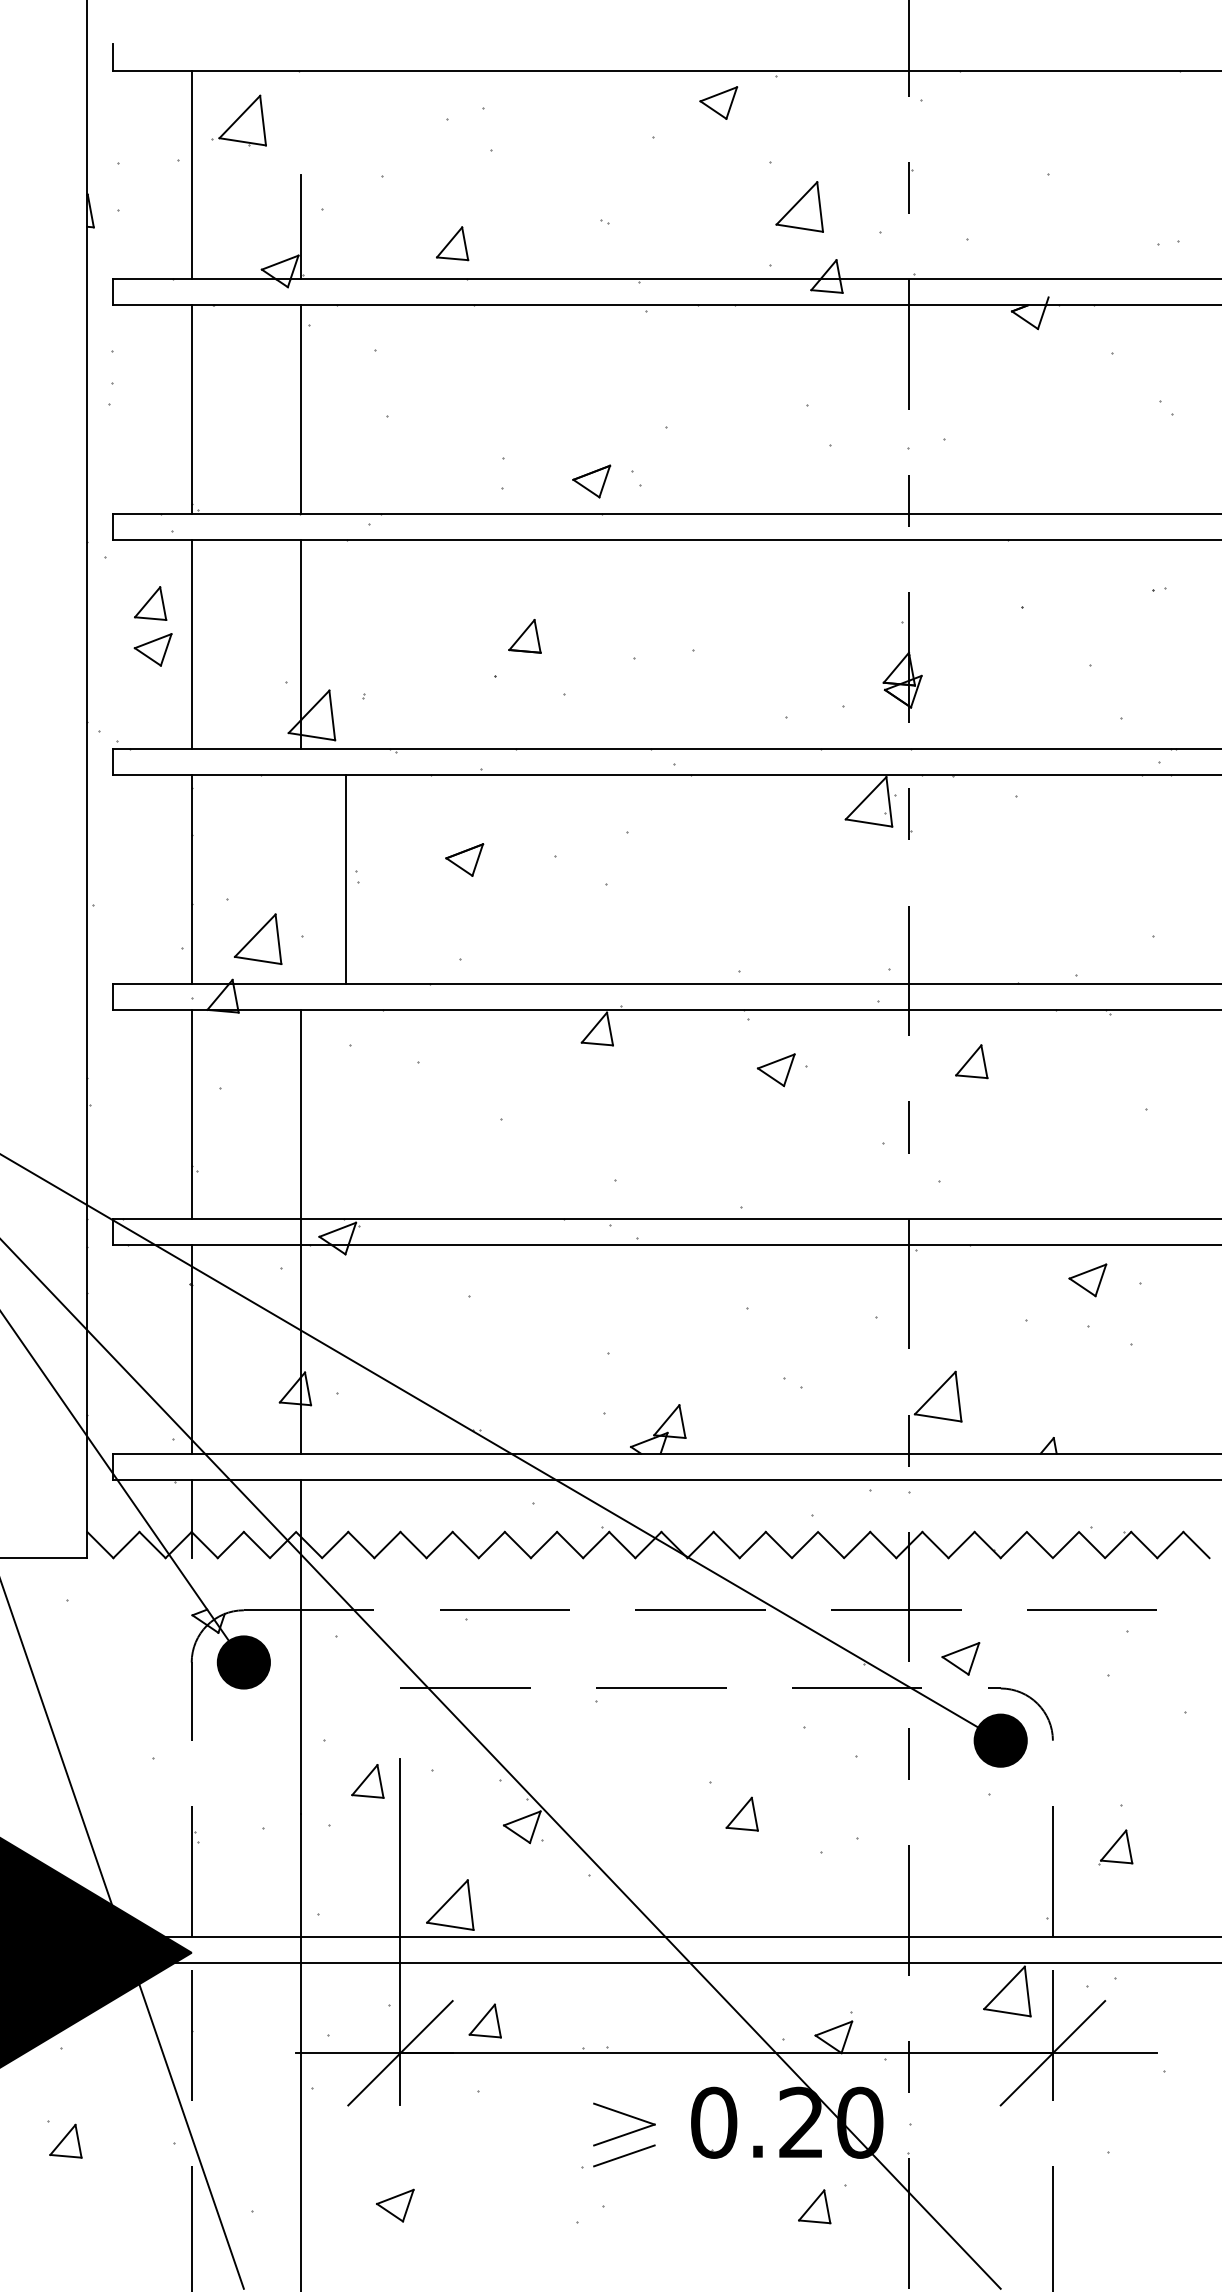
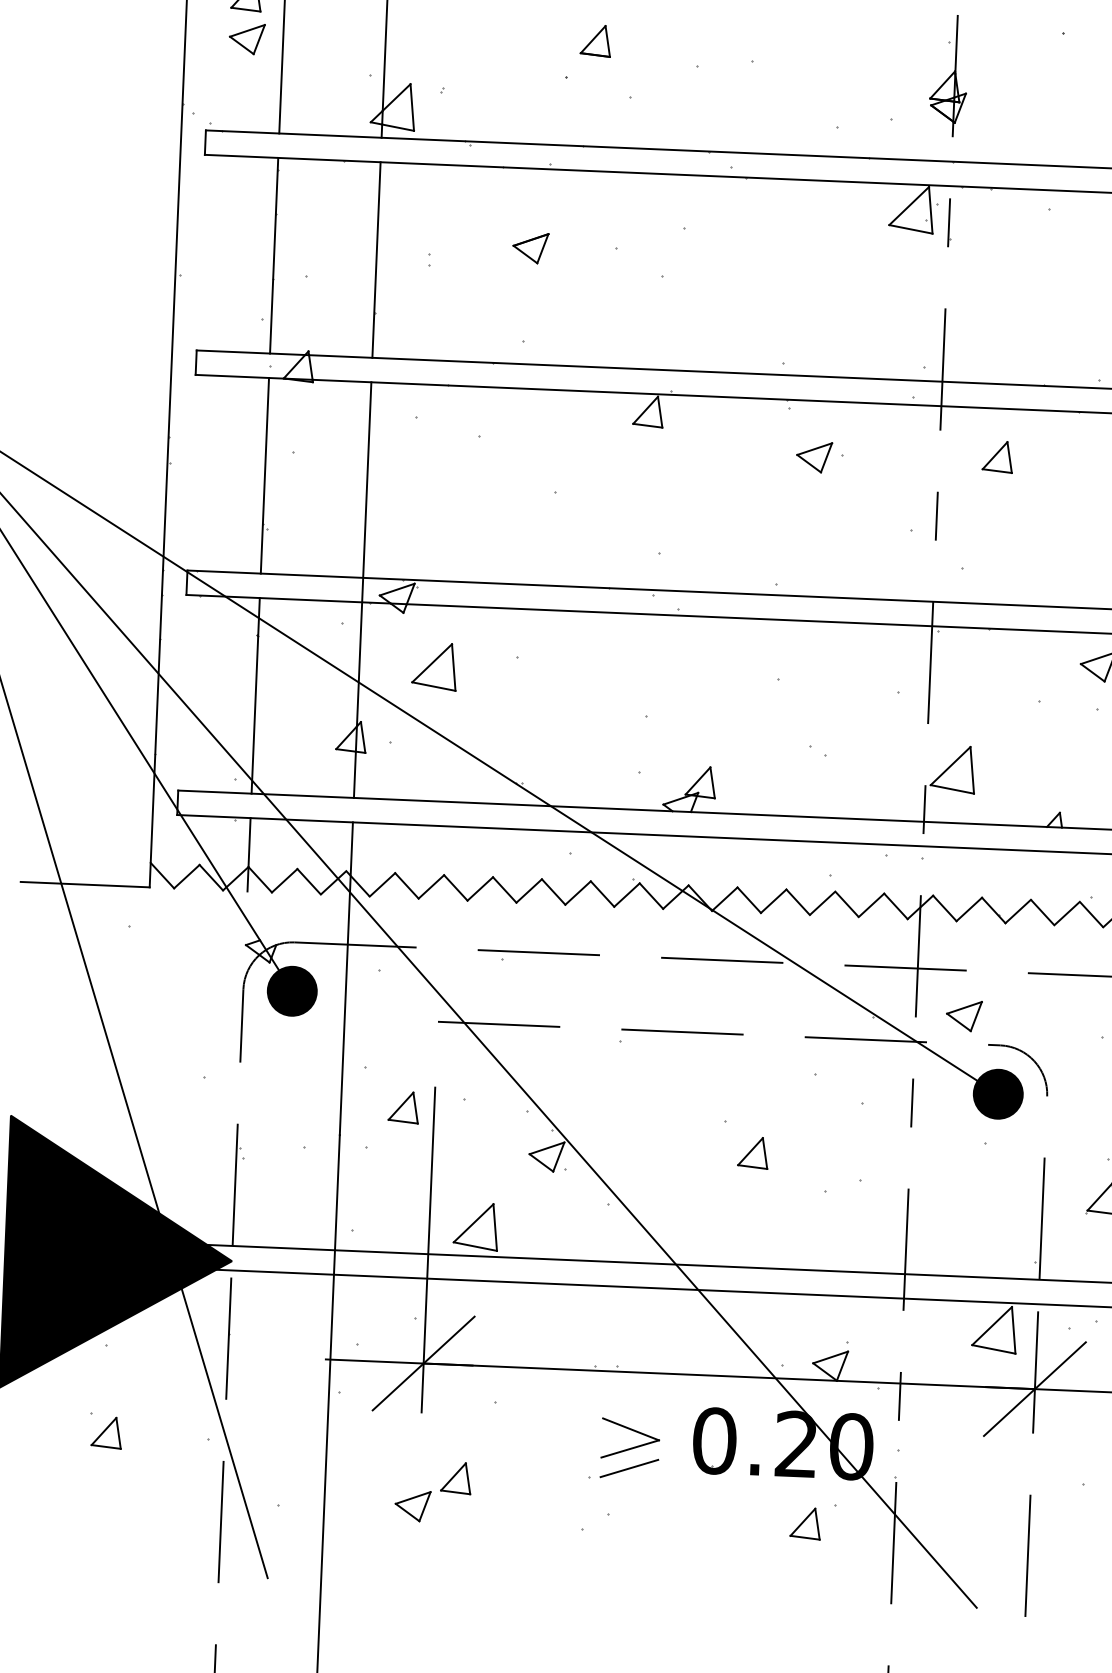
line: (345, 879) -> (376, 259), moved
part: (257, 938) -> (434, 665), moved
part: (484, 2020) -> (455, 1477), moved

